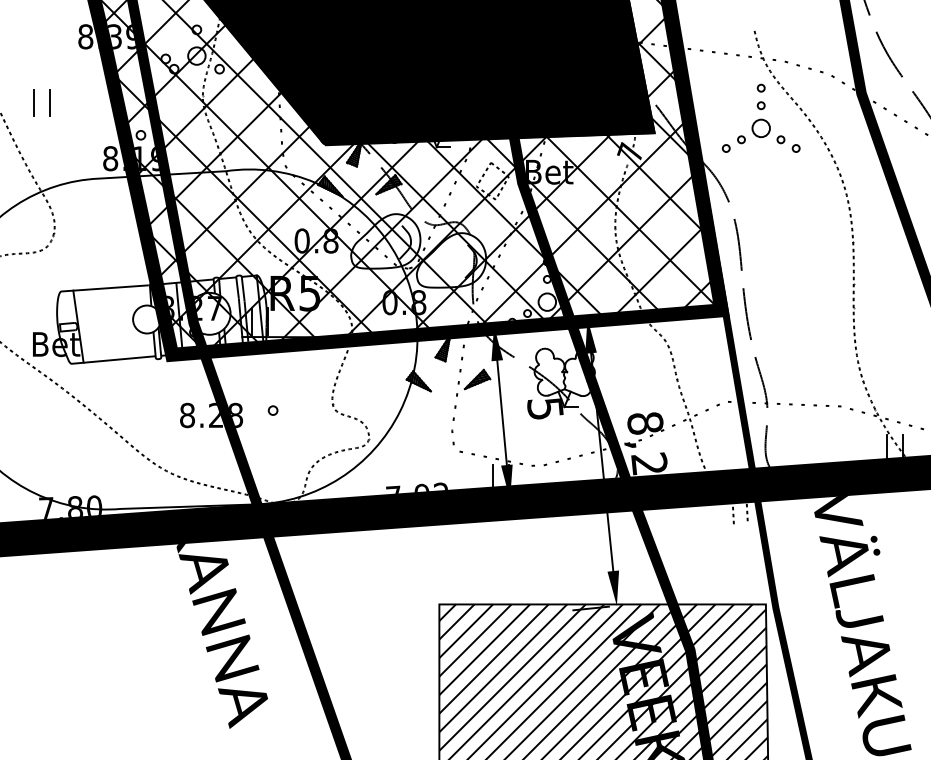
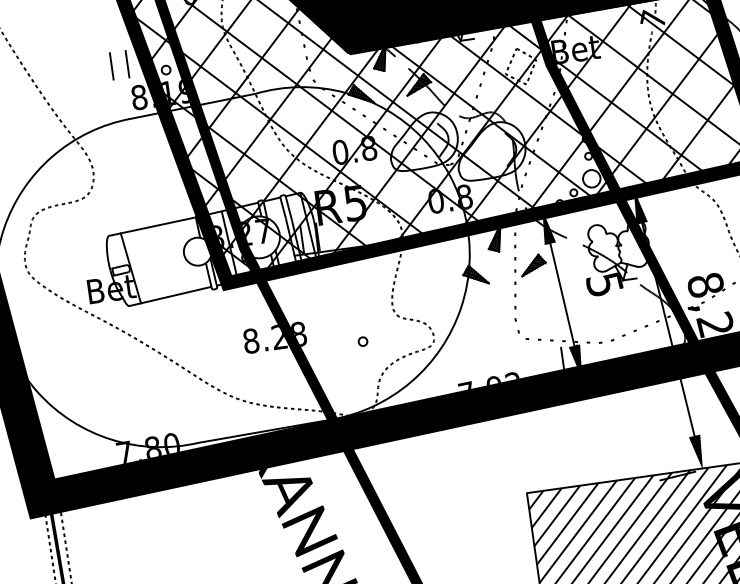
part: (34, 102) -> (112, 65), moved
part: (272, 410) -> (362, 341), moved

